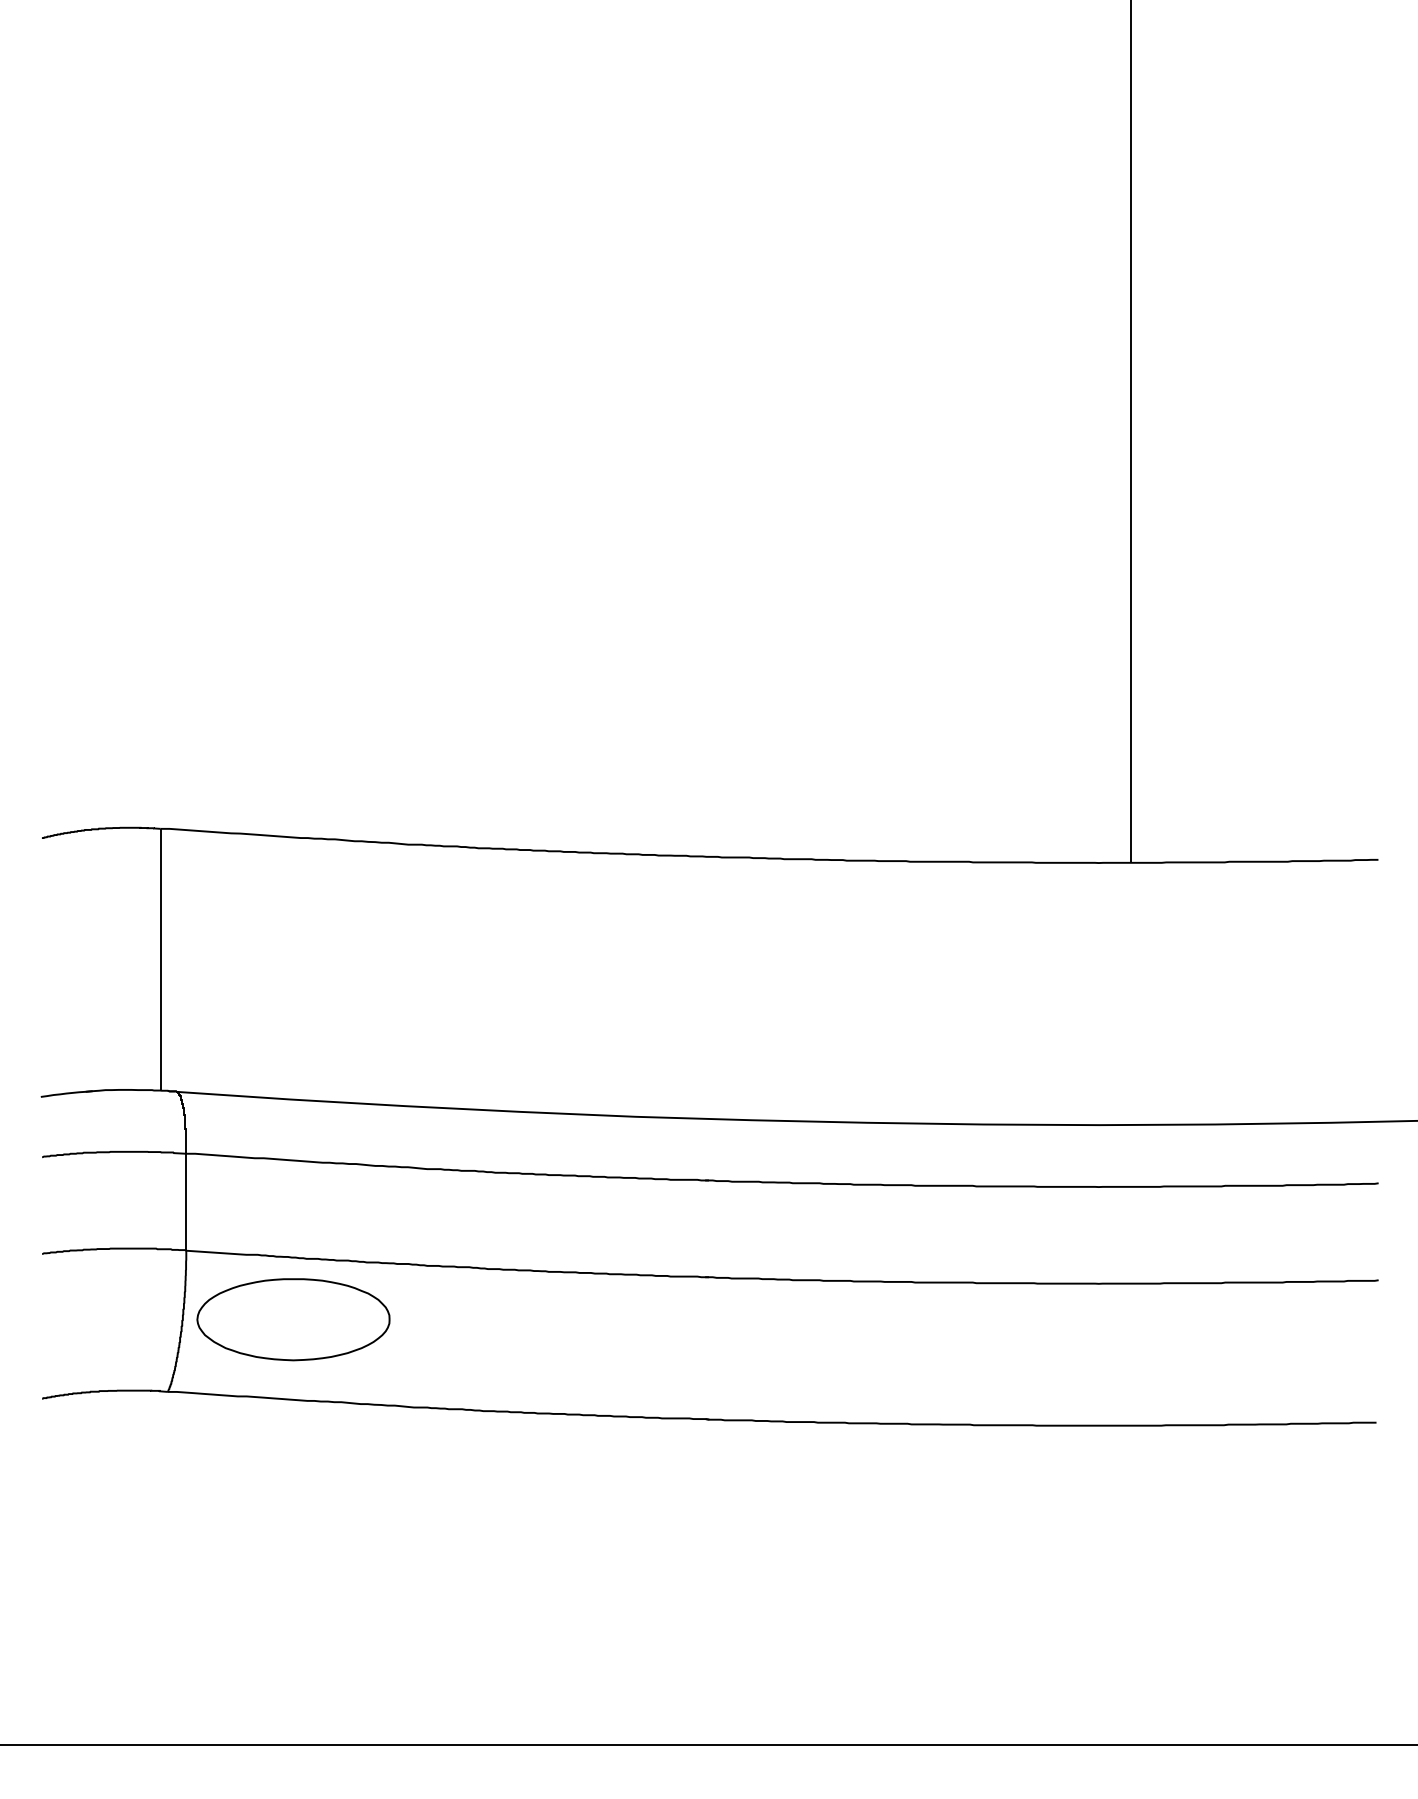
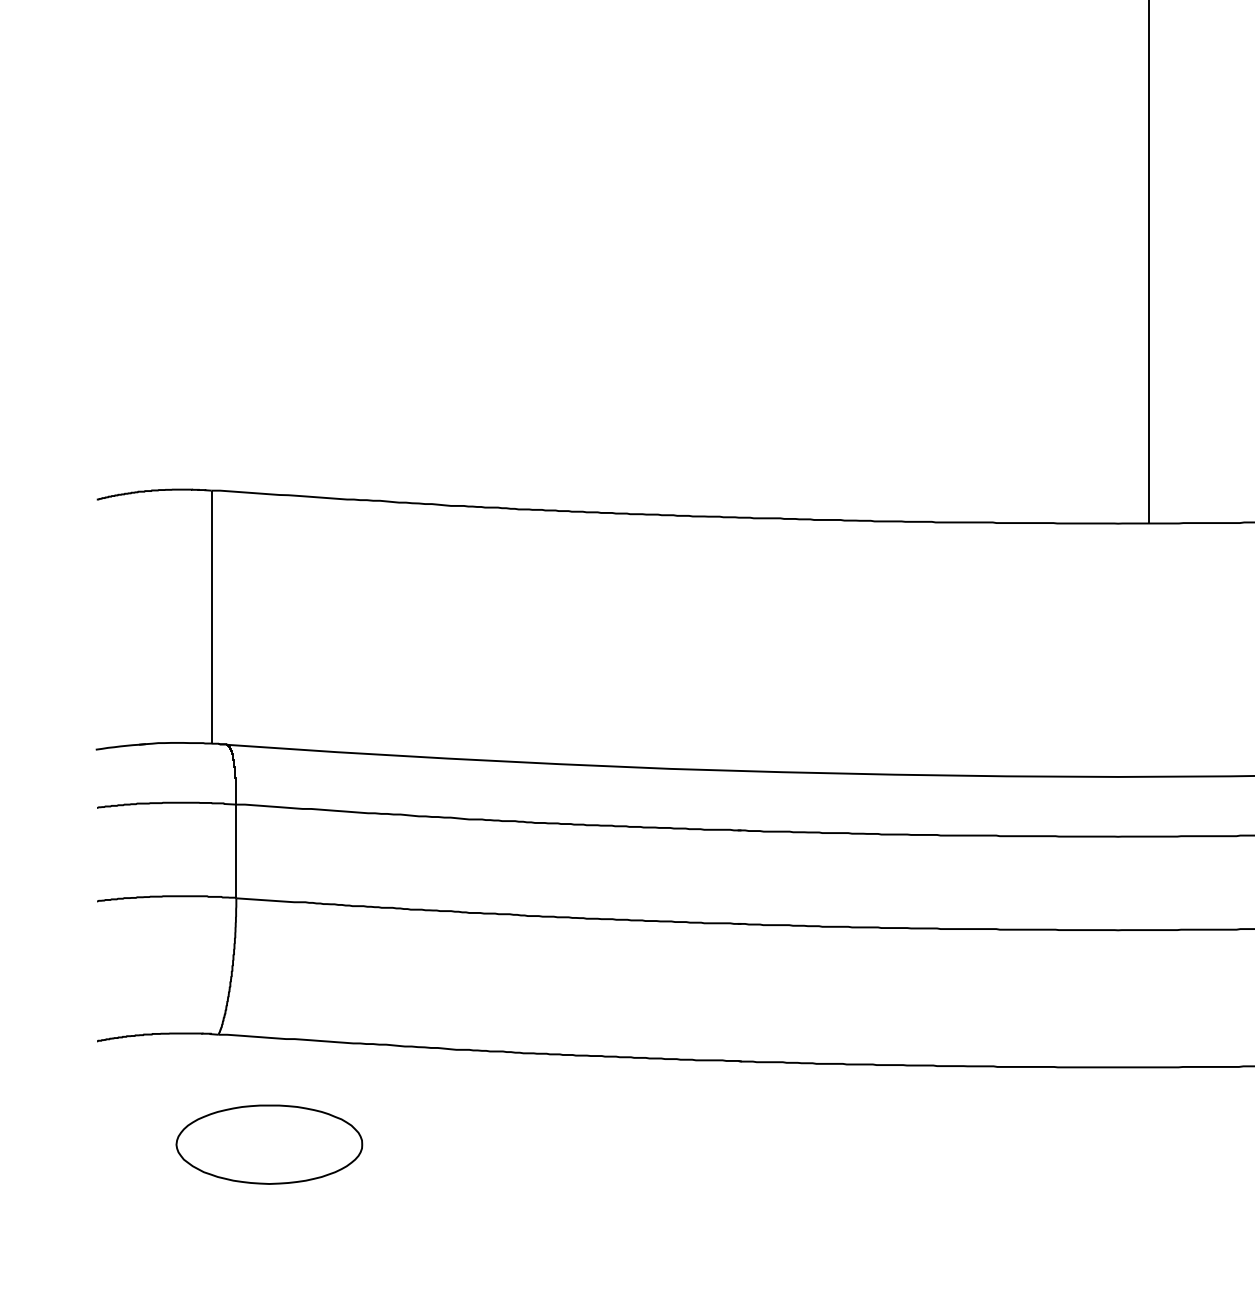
part: (293, 1319) -> (269, 1144), moved

